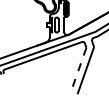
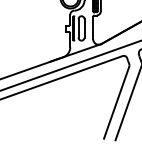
line: (78, 71) -> (116, 104), dashed -> solid

